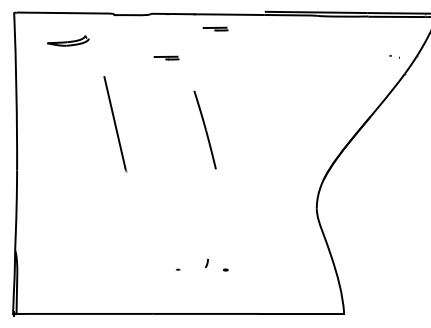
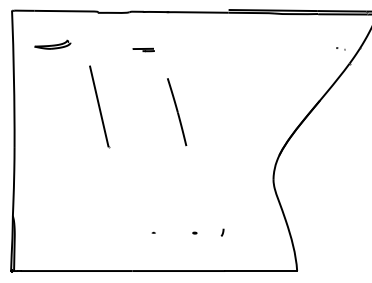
part: (215, 28) -> (186, 24), removed
part: (68, 40) -> (52, 44), moved
curve: (206, 263) -> (222, 232), moved

